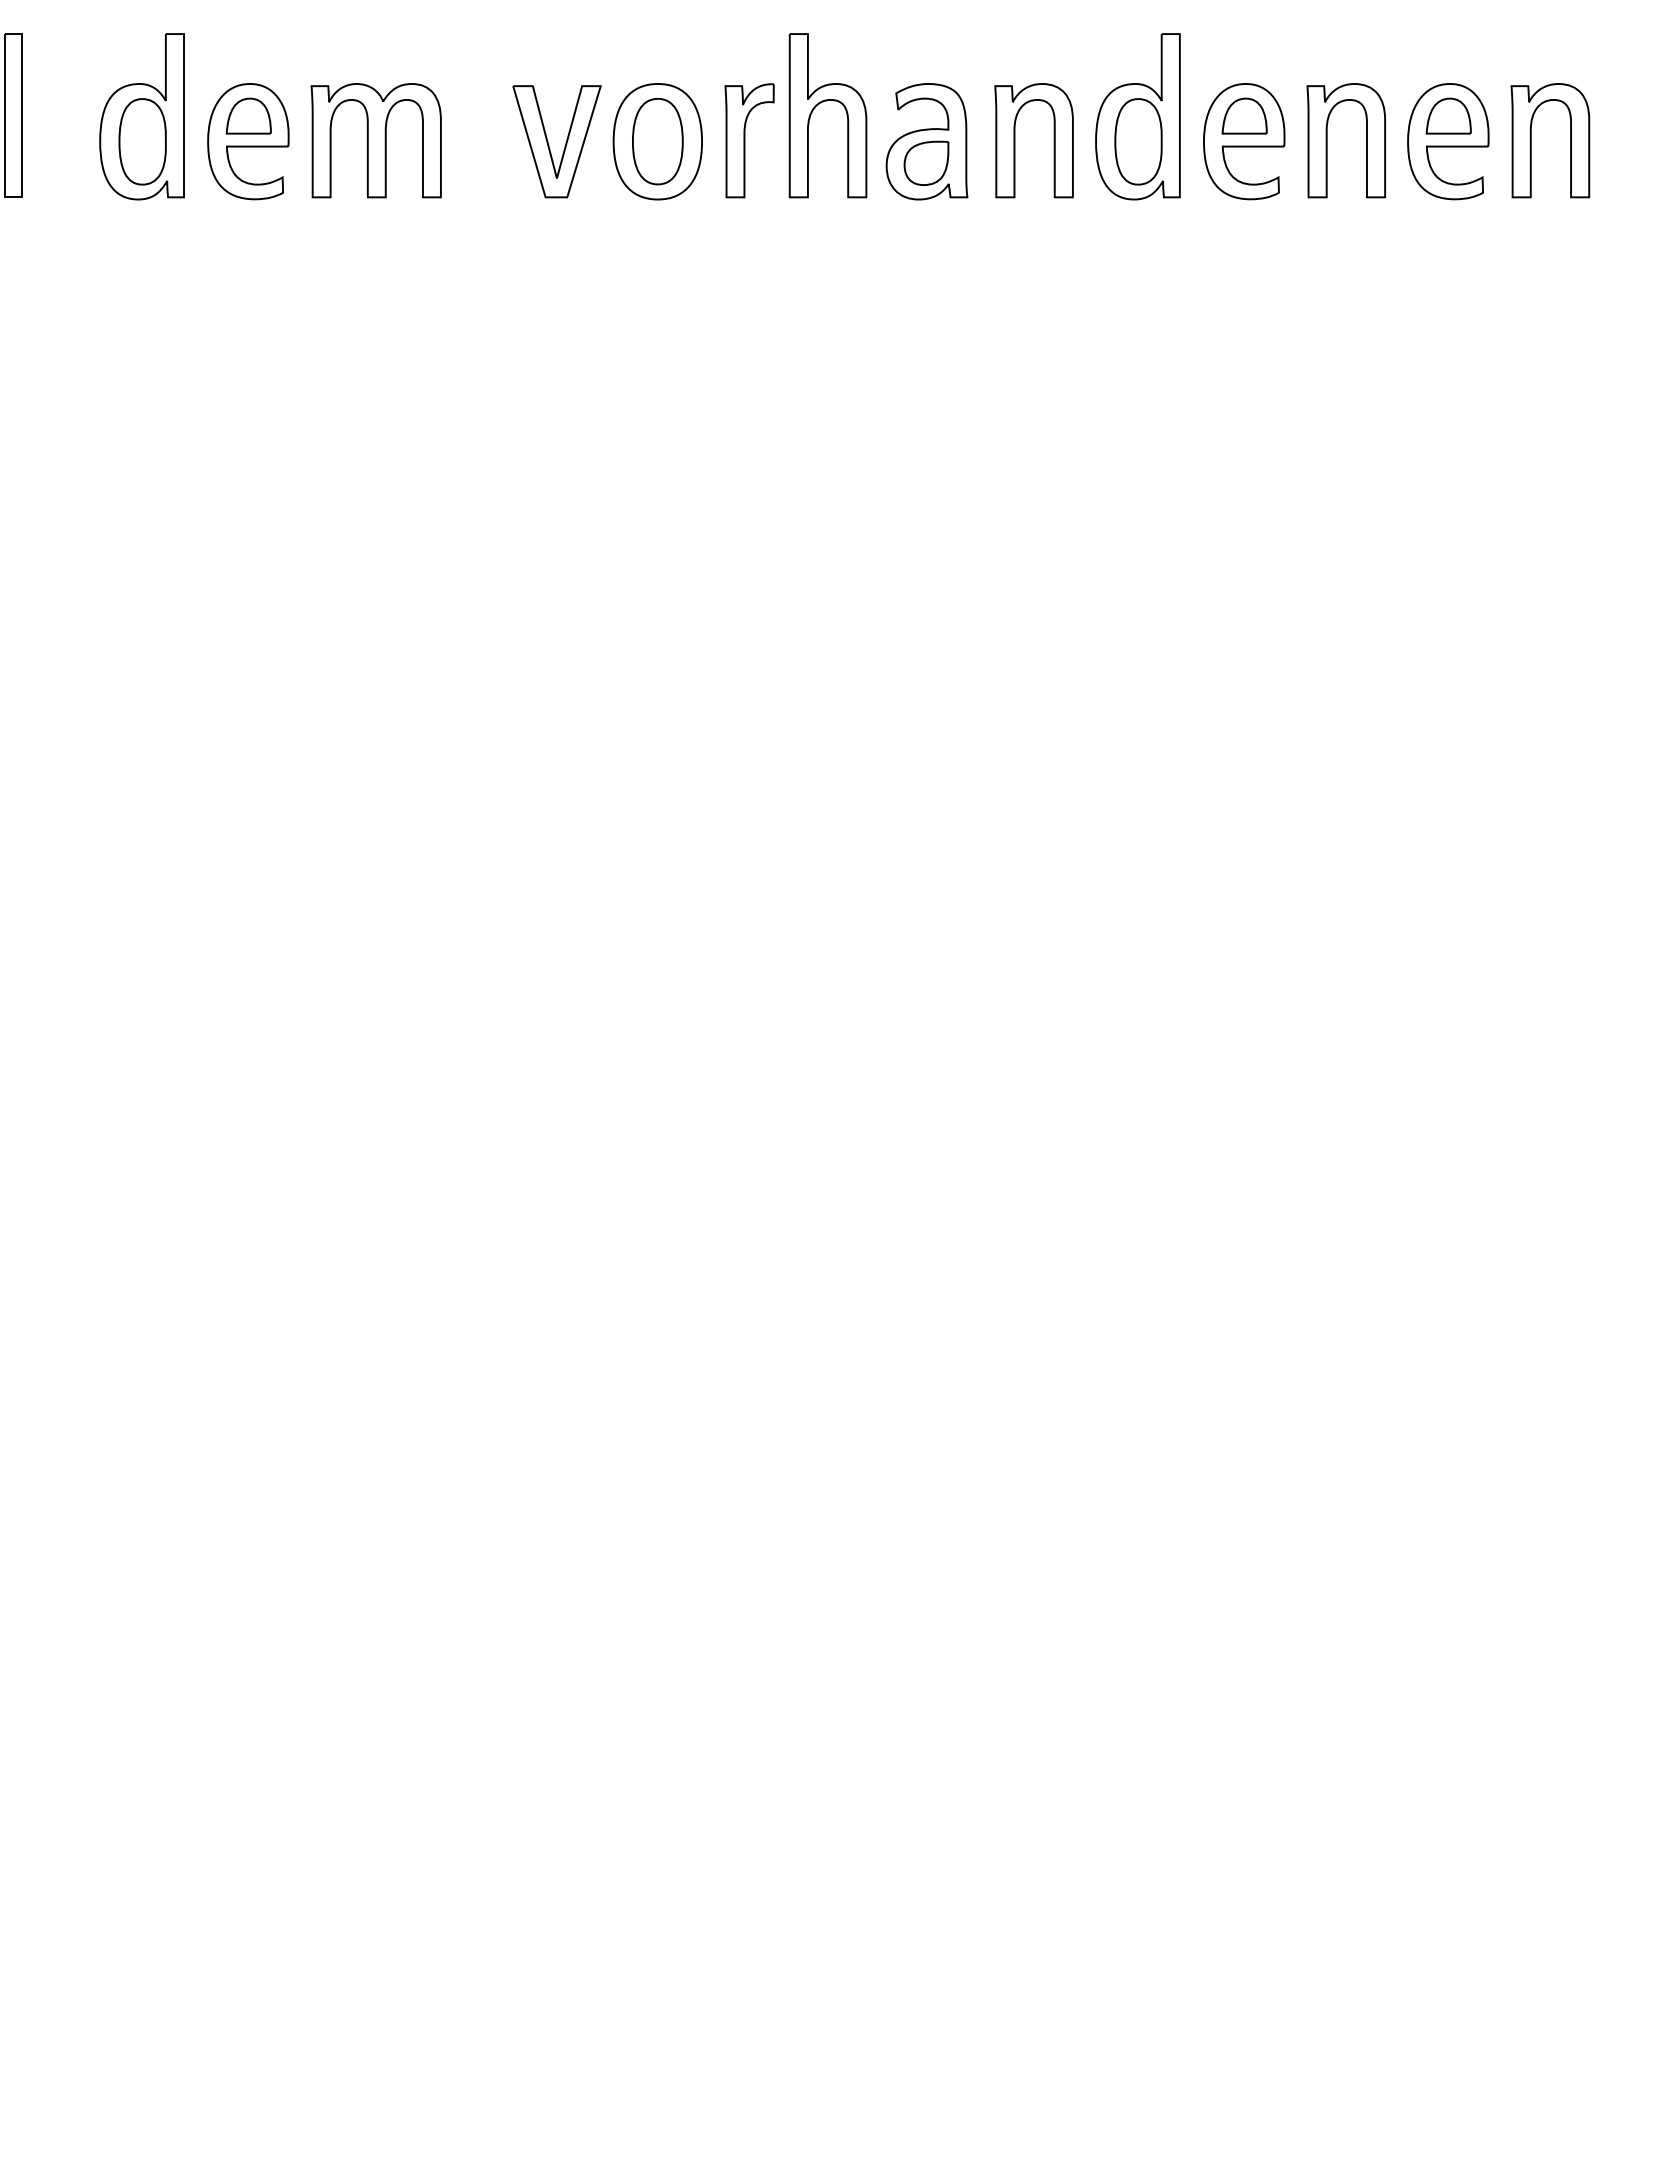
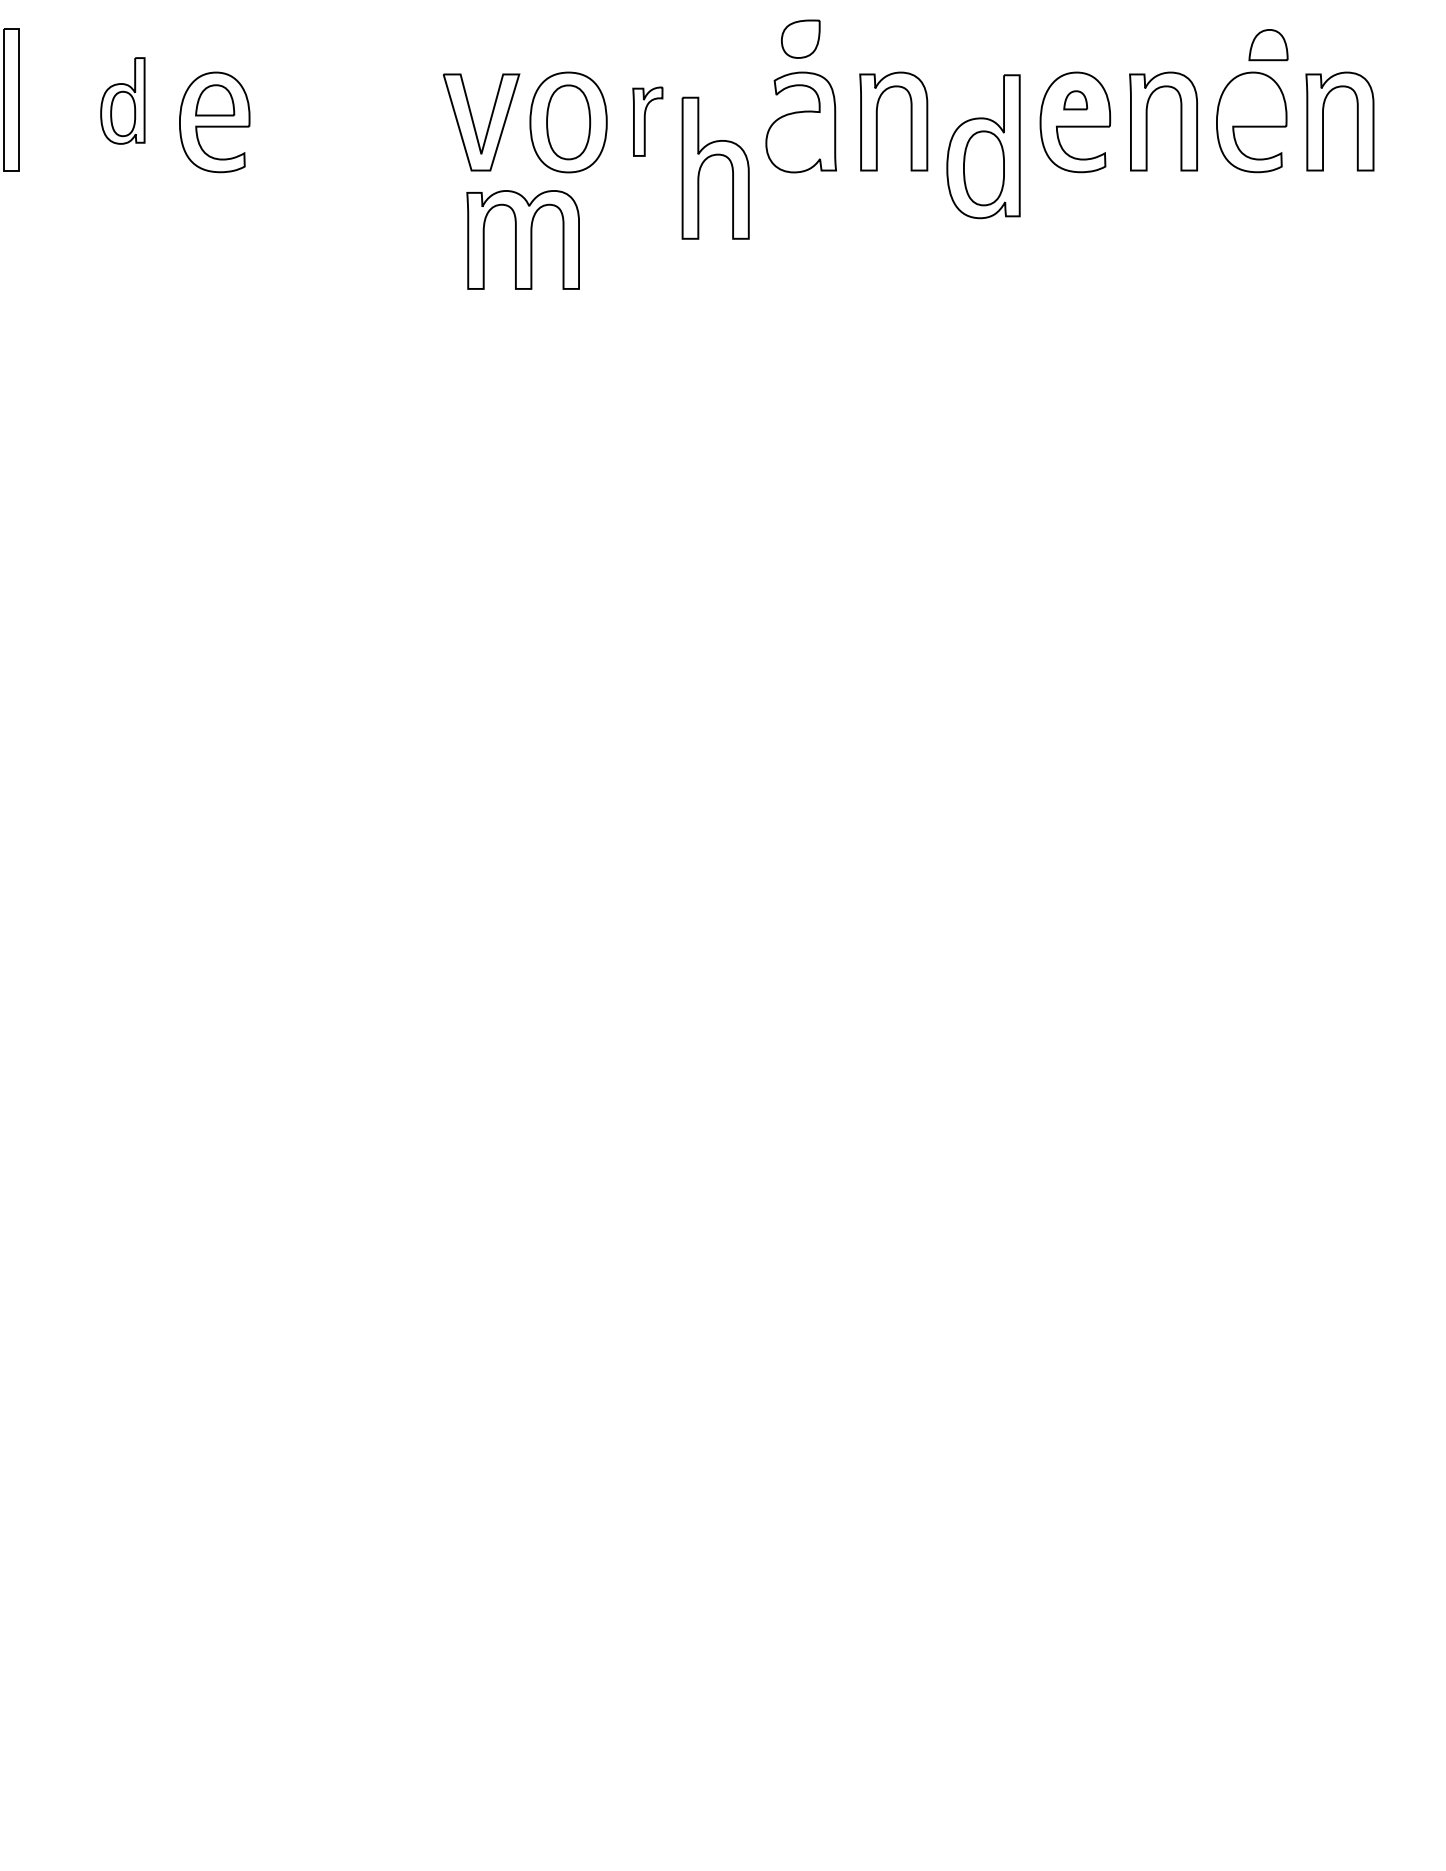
part: (821, 103) -> (710, 157), moved
part: (1244, 115) -> (1075, 99), size x0.6
part: (1448, 115) -> (1268, 44), moved
part: (141, 116) -> (122, 100), size x0.6
part: (1137, 116) -> (983, 146), moved
part: (375, 140) -> (522, 239), moved
part: (749, 140) -> (647, 121), size x0.7
part: (926, 162) -> (800, 38), moved

